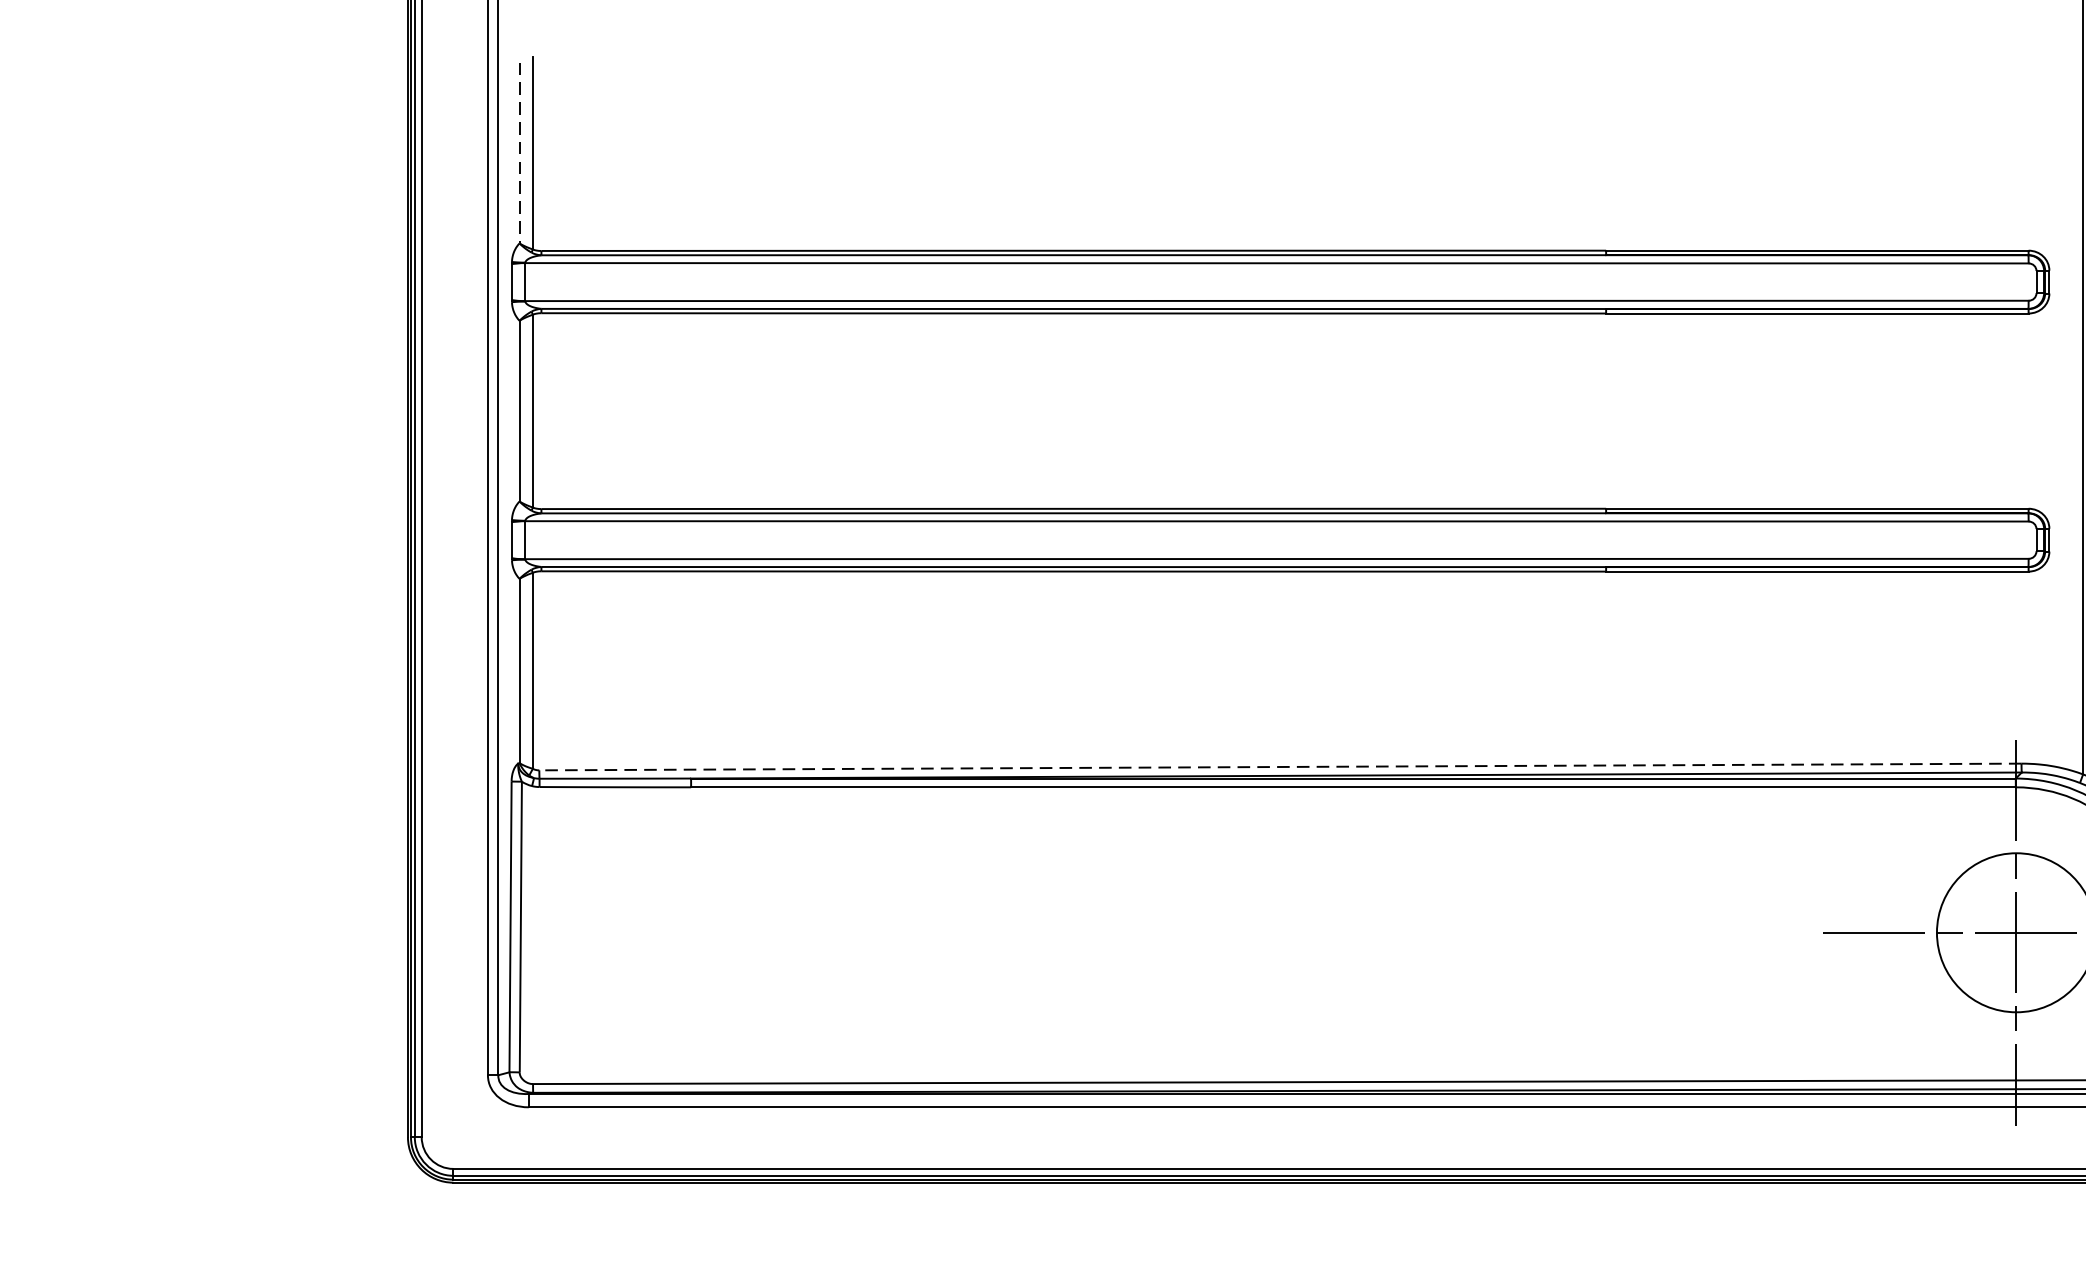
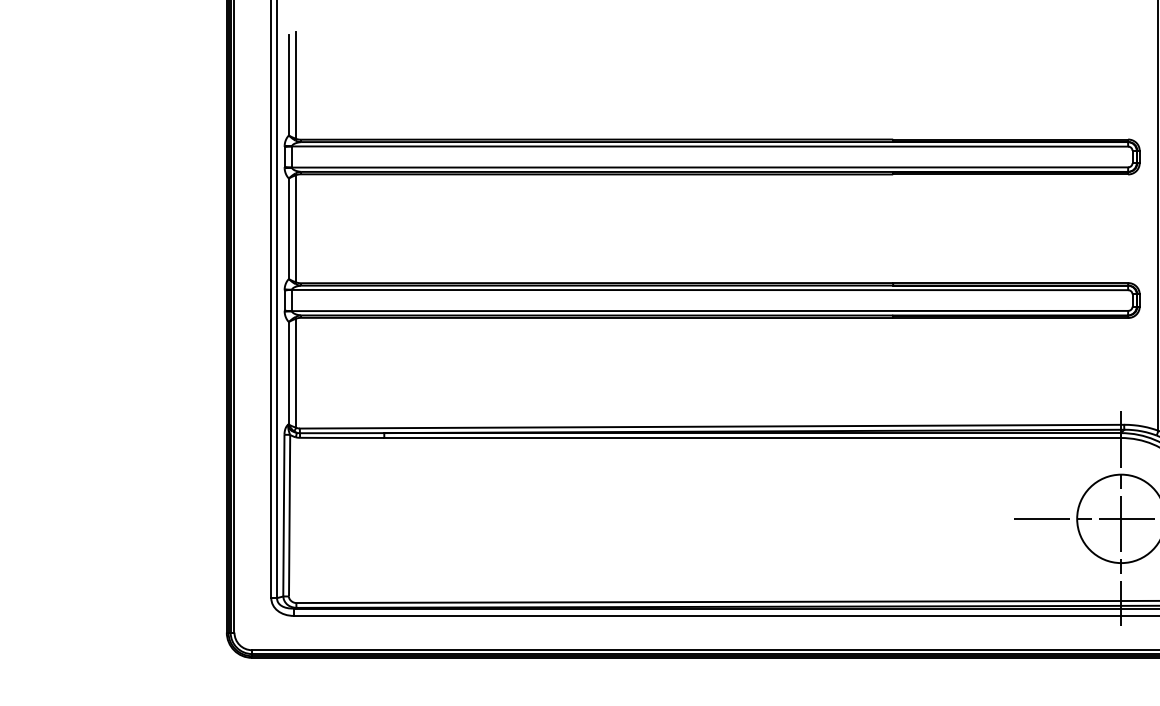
line: (518, 153) -> (288, 85), dashed -> solid
line: (1279, 766) -> (711, 426), dashed -> solid

